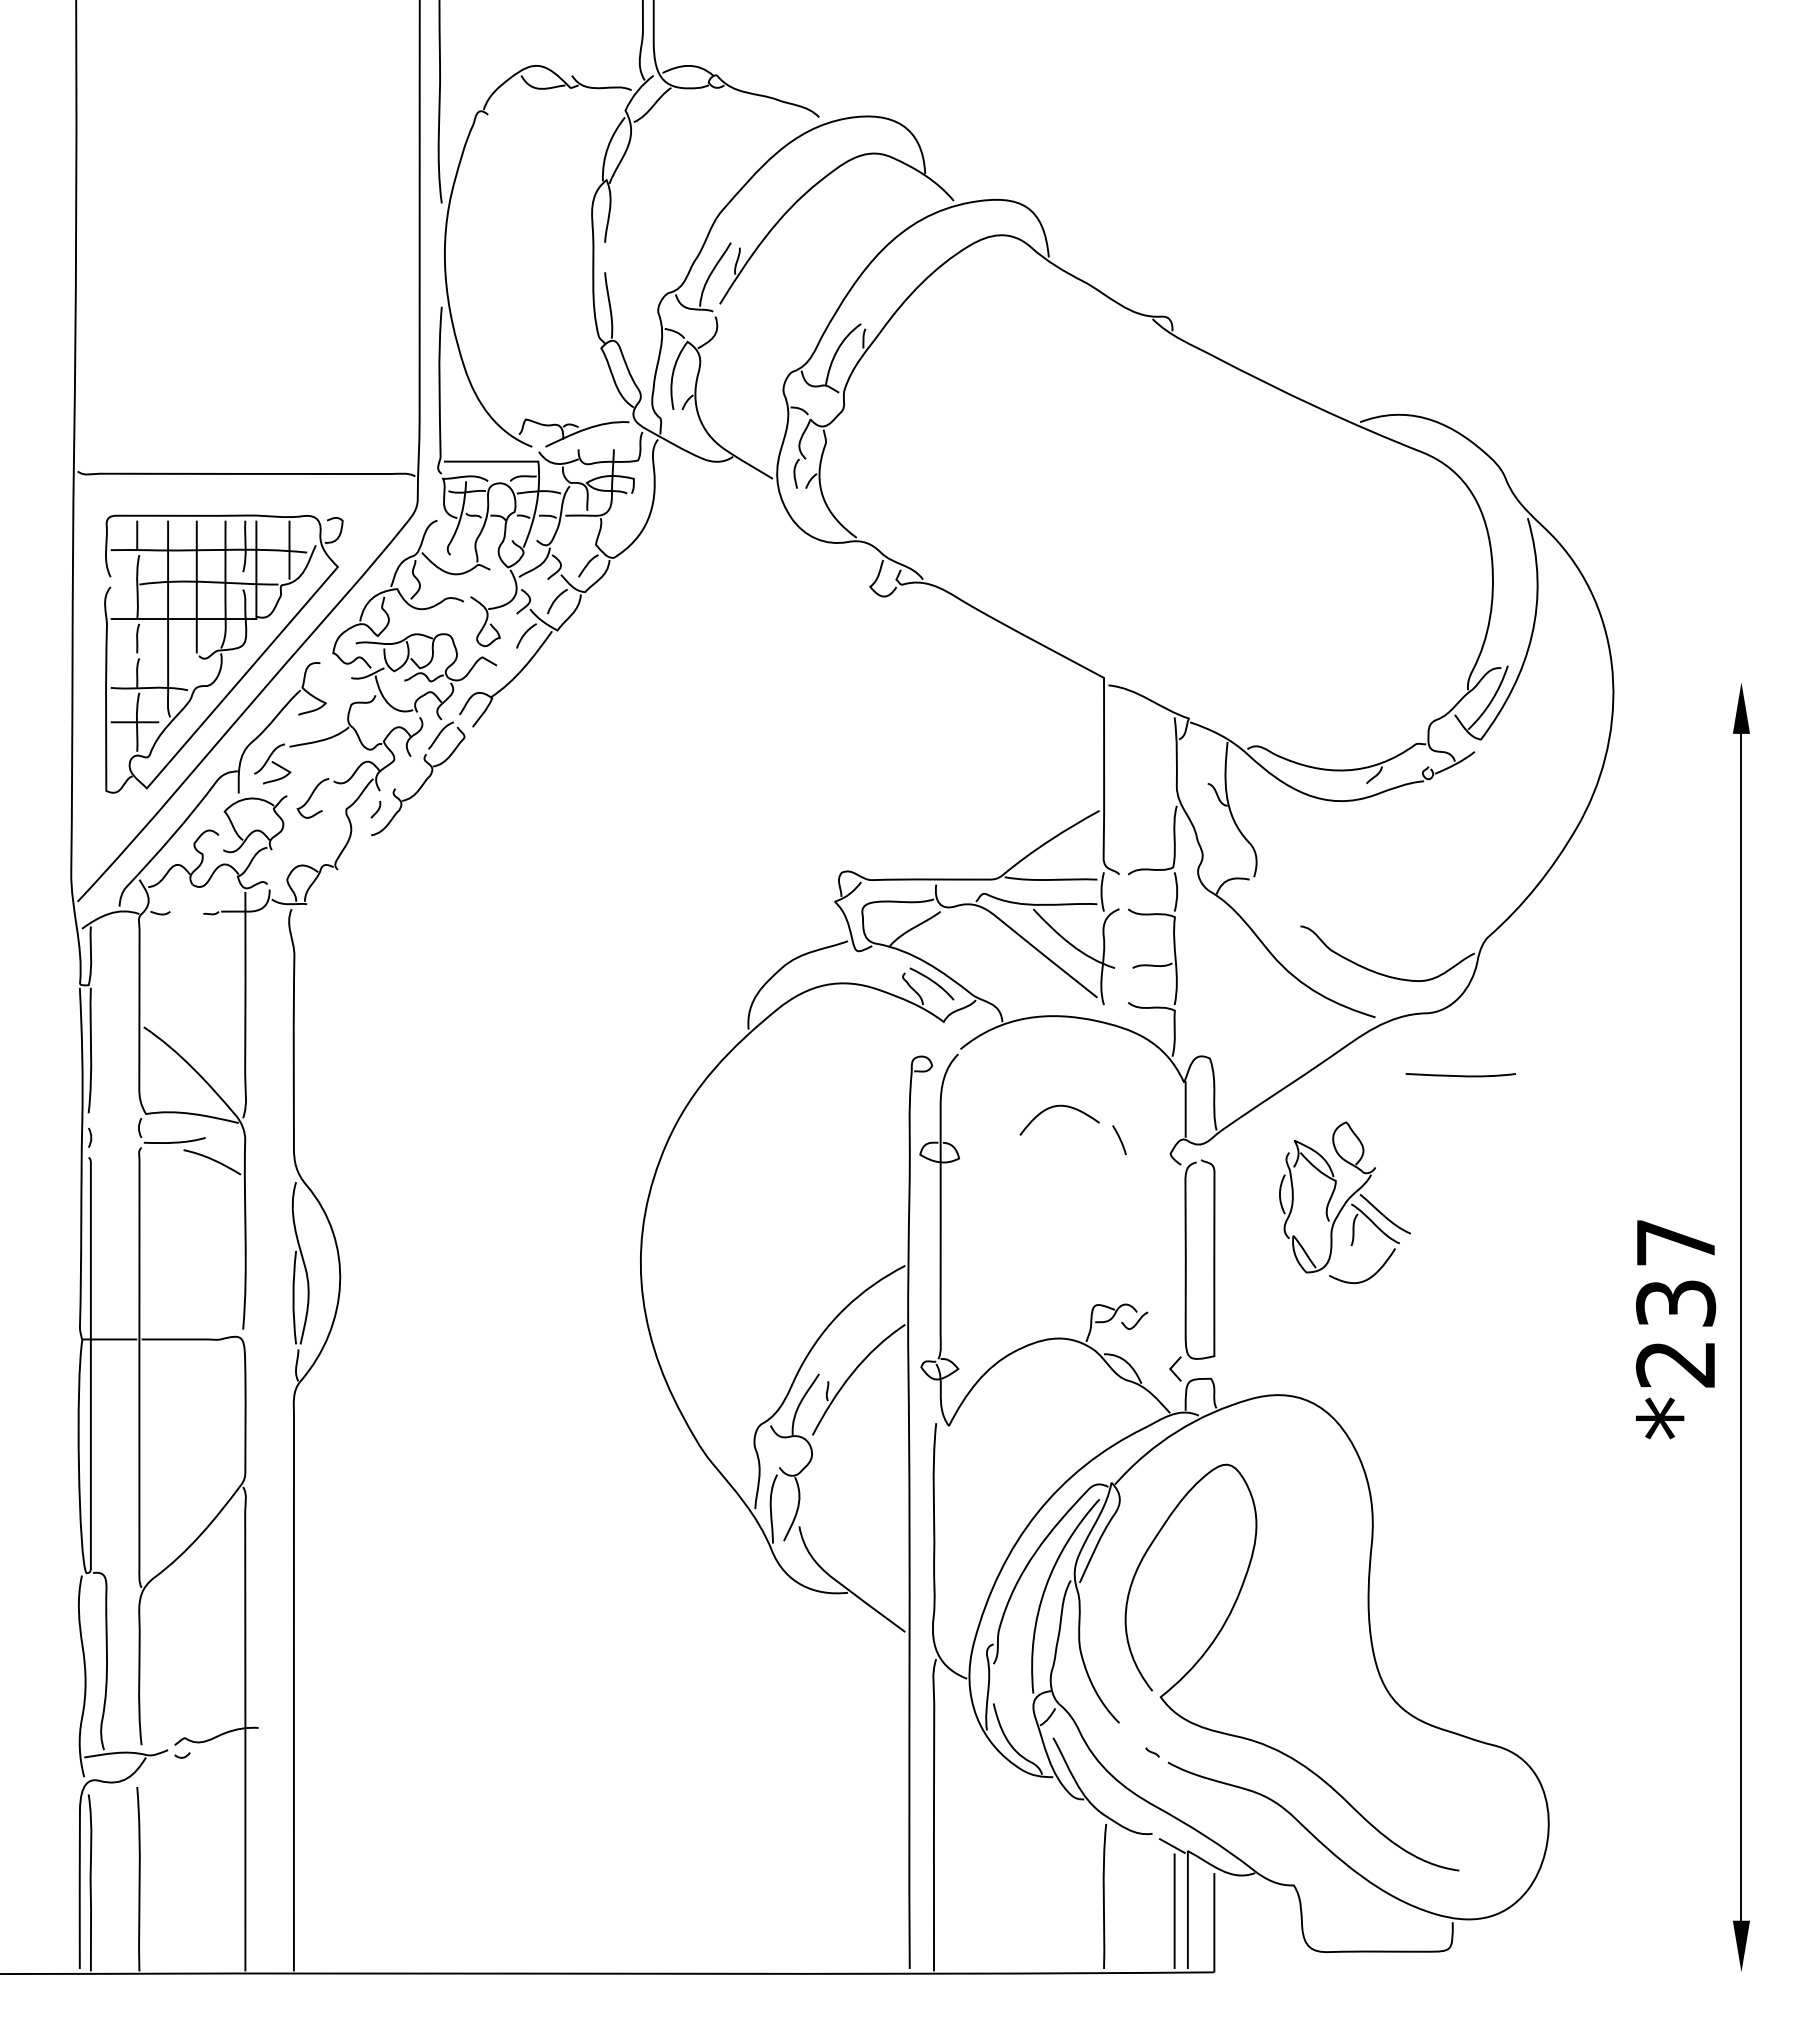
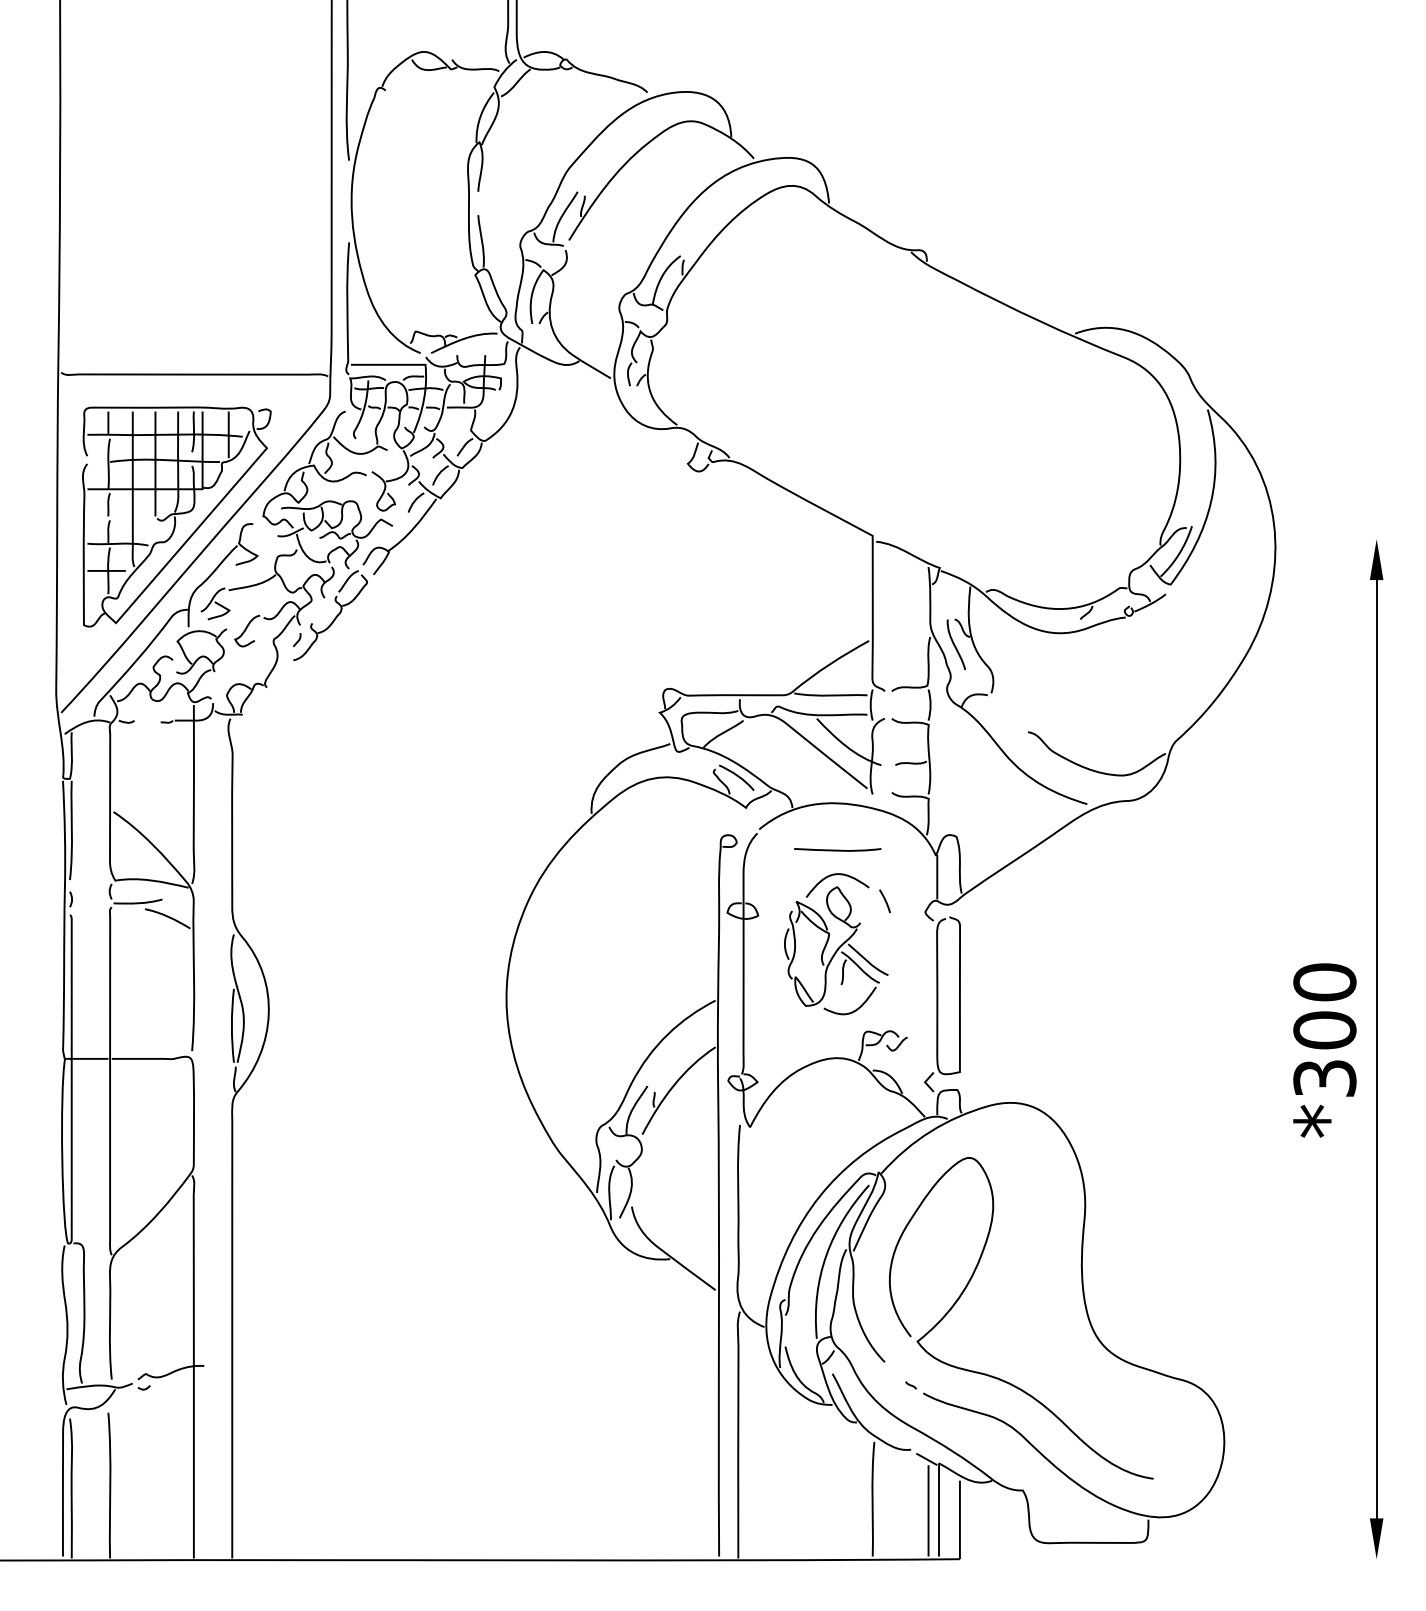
curve: (1208, 816) -> (955, 645), added
curve: (1460, 1075) -> (837, 850), moved
part: (1344, 1202) -> (835, 950), moved
text: (1676, 1302) -> (1325, 1029), *237 -> *300

